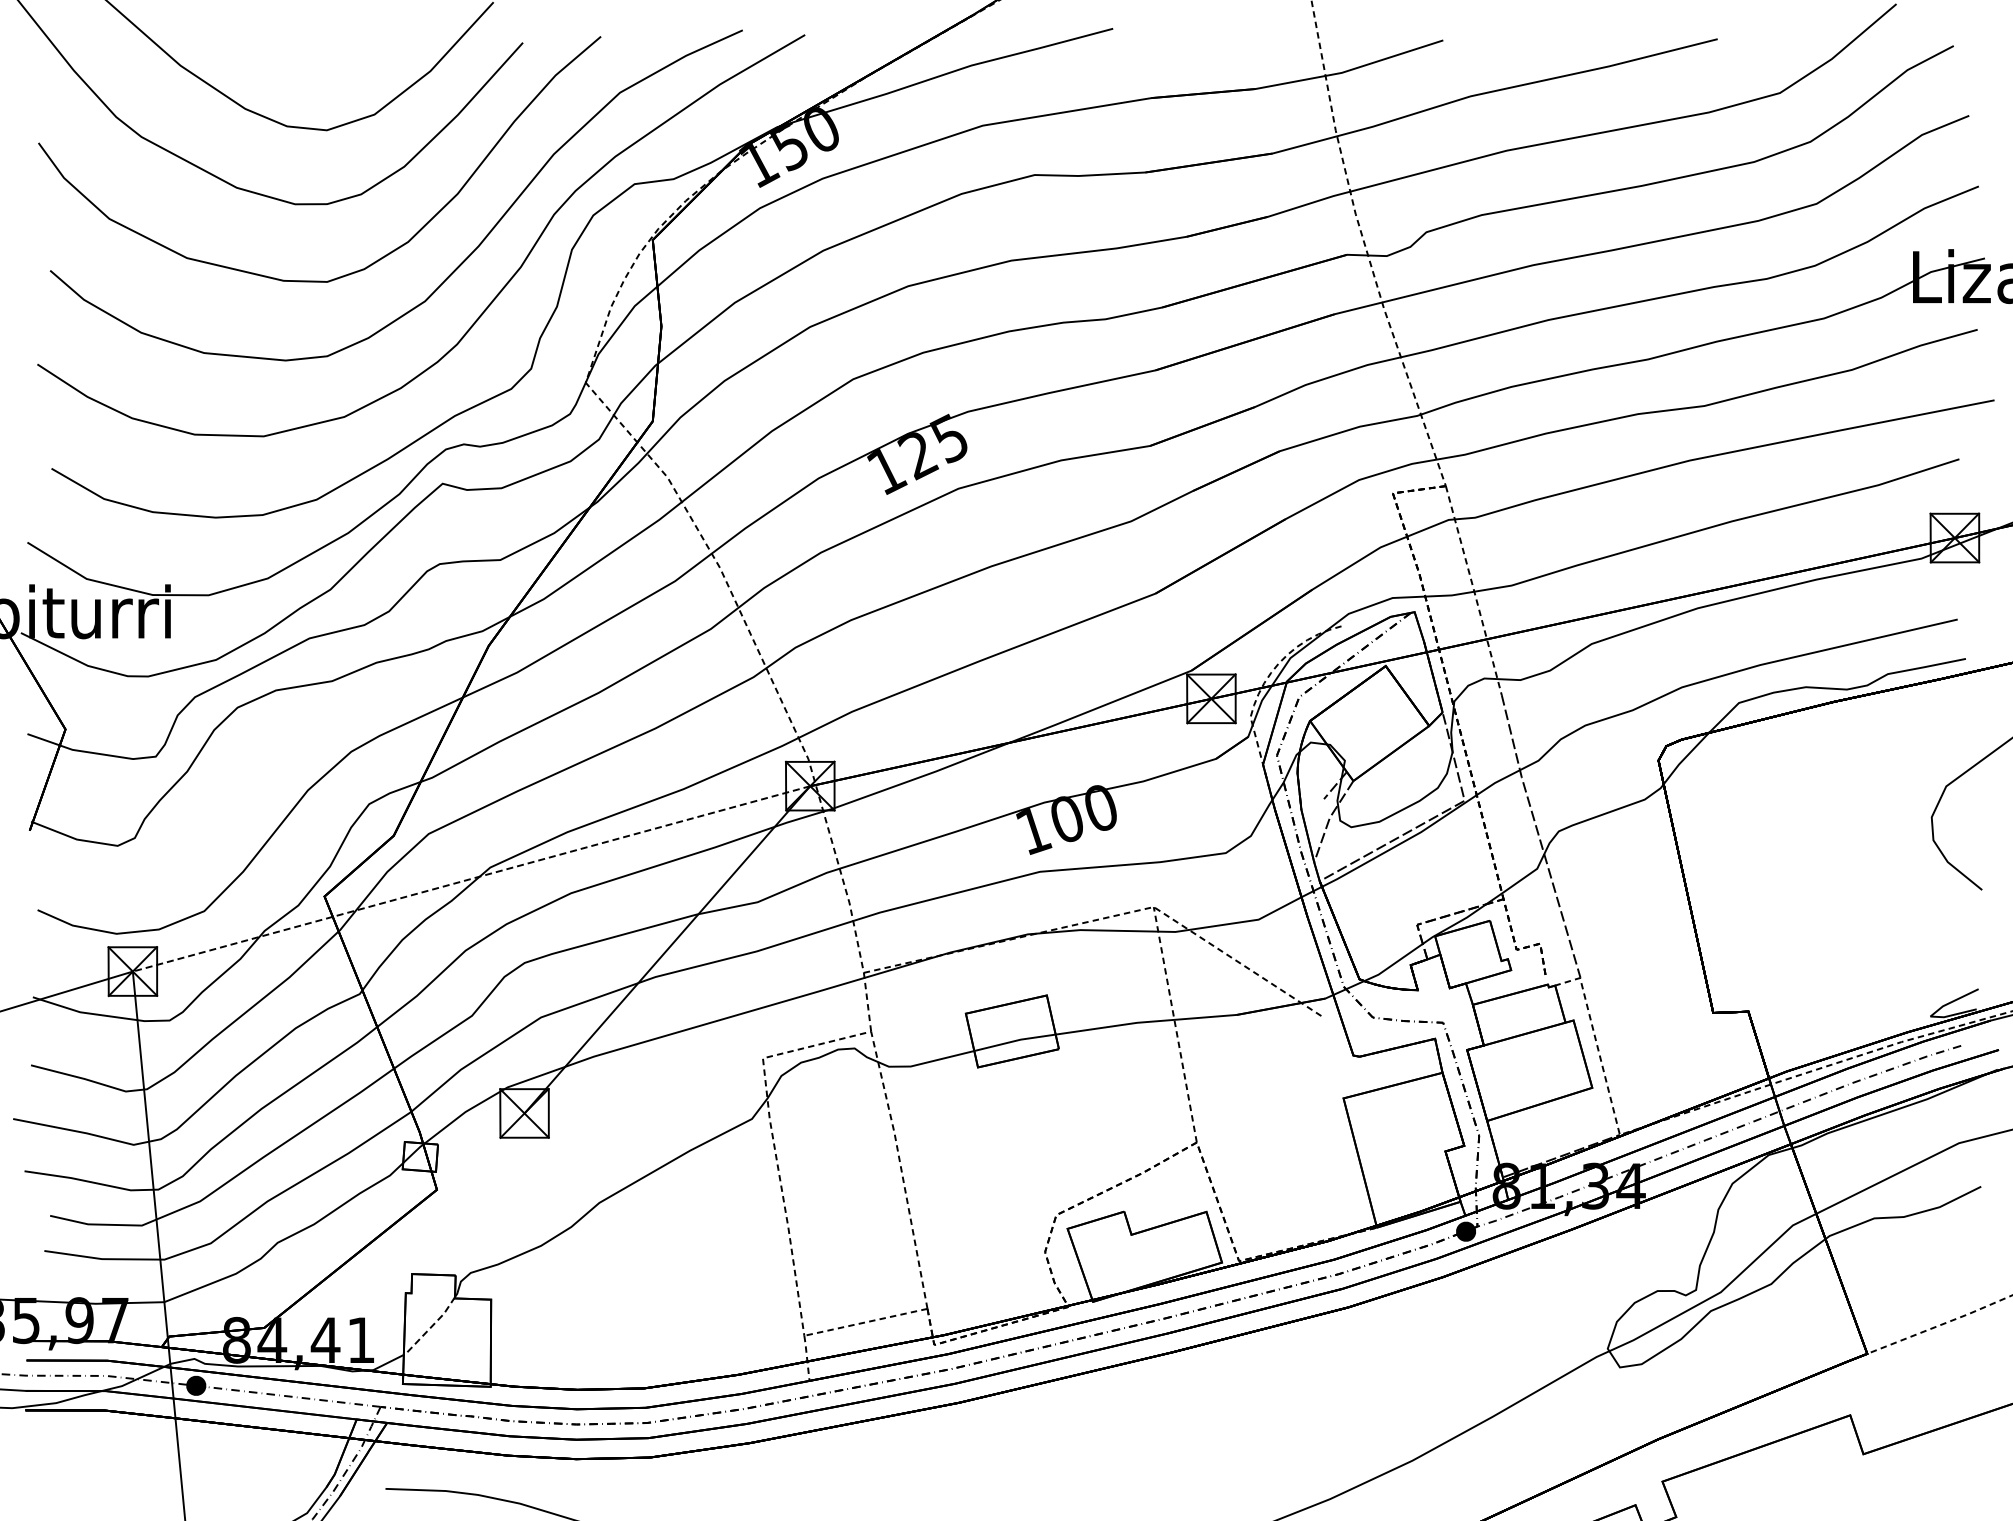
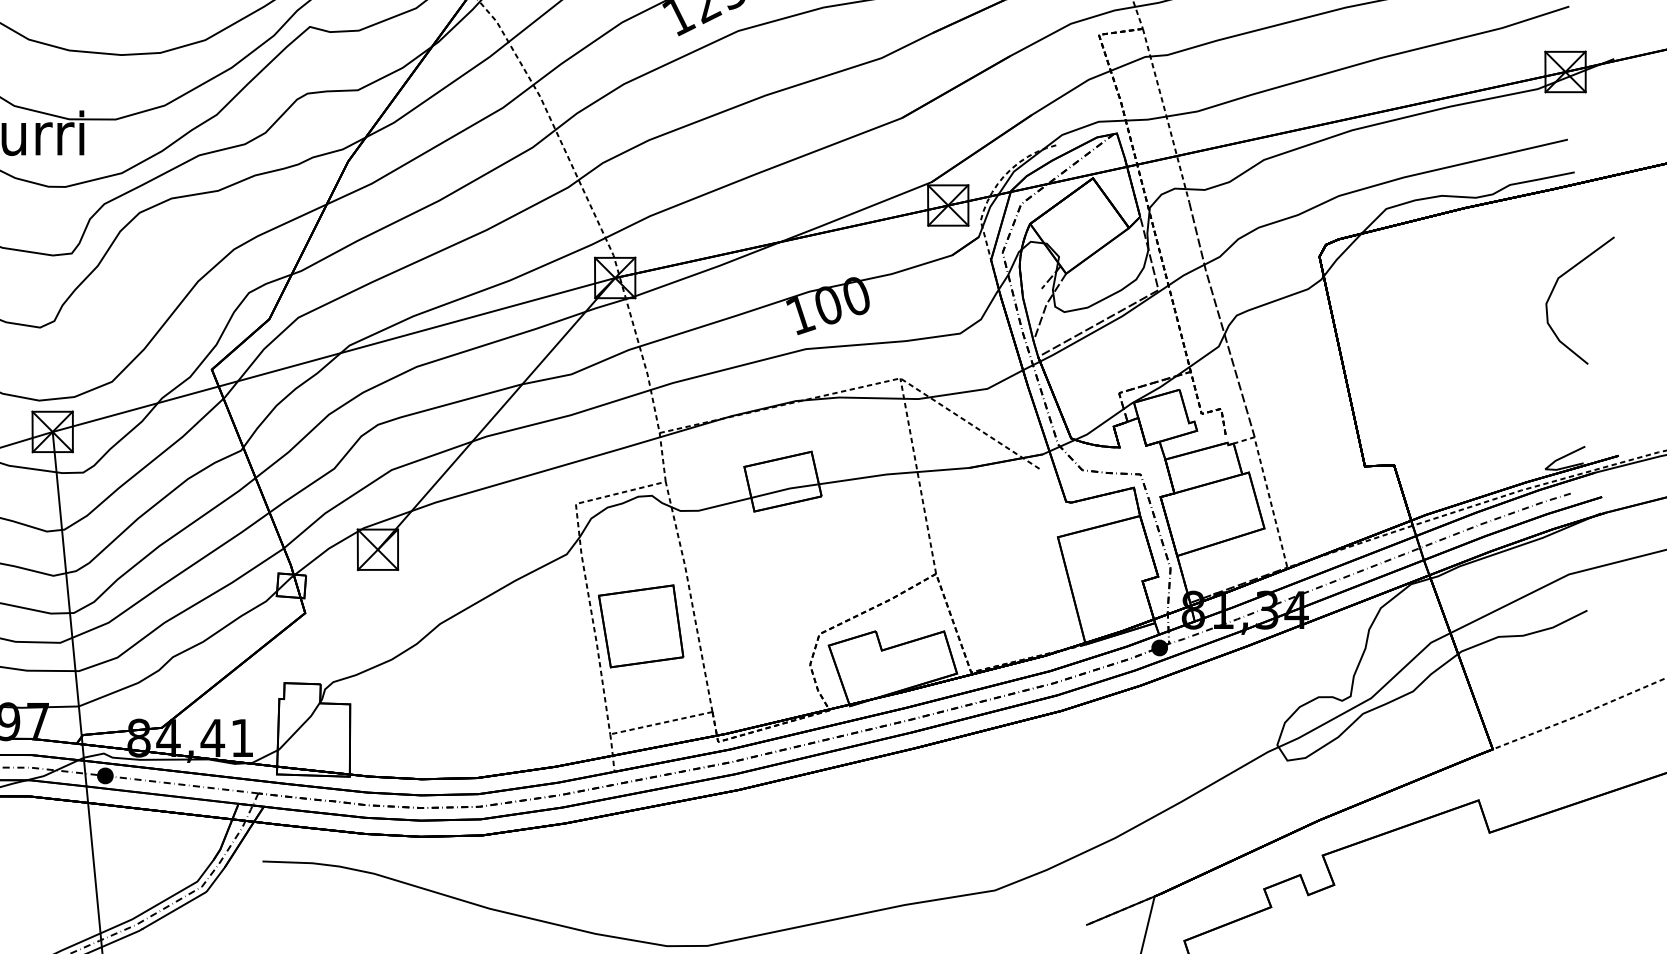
line: (471, 879) -> (333, 355), dashed -> solid
part: (841, 1205) -> (641, 626), added
line: (430, 1328) -> (299, 728), dashed -> solid

